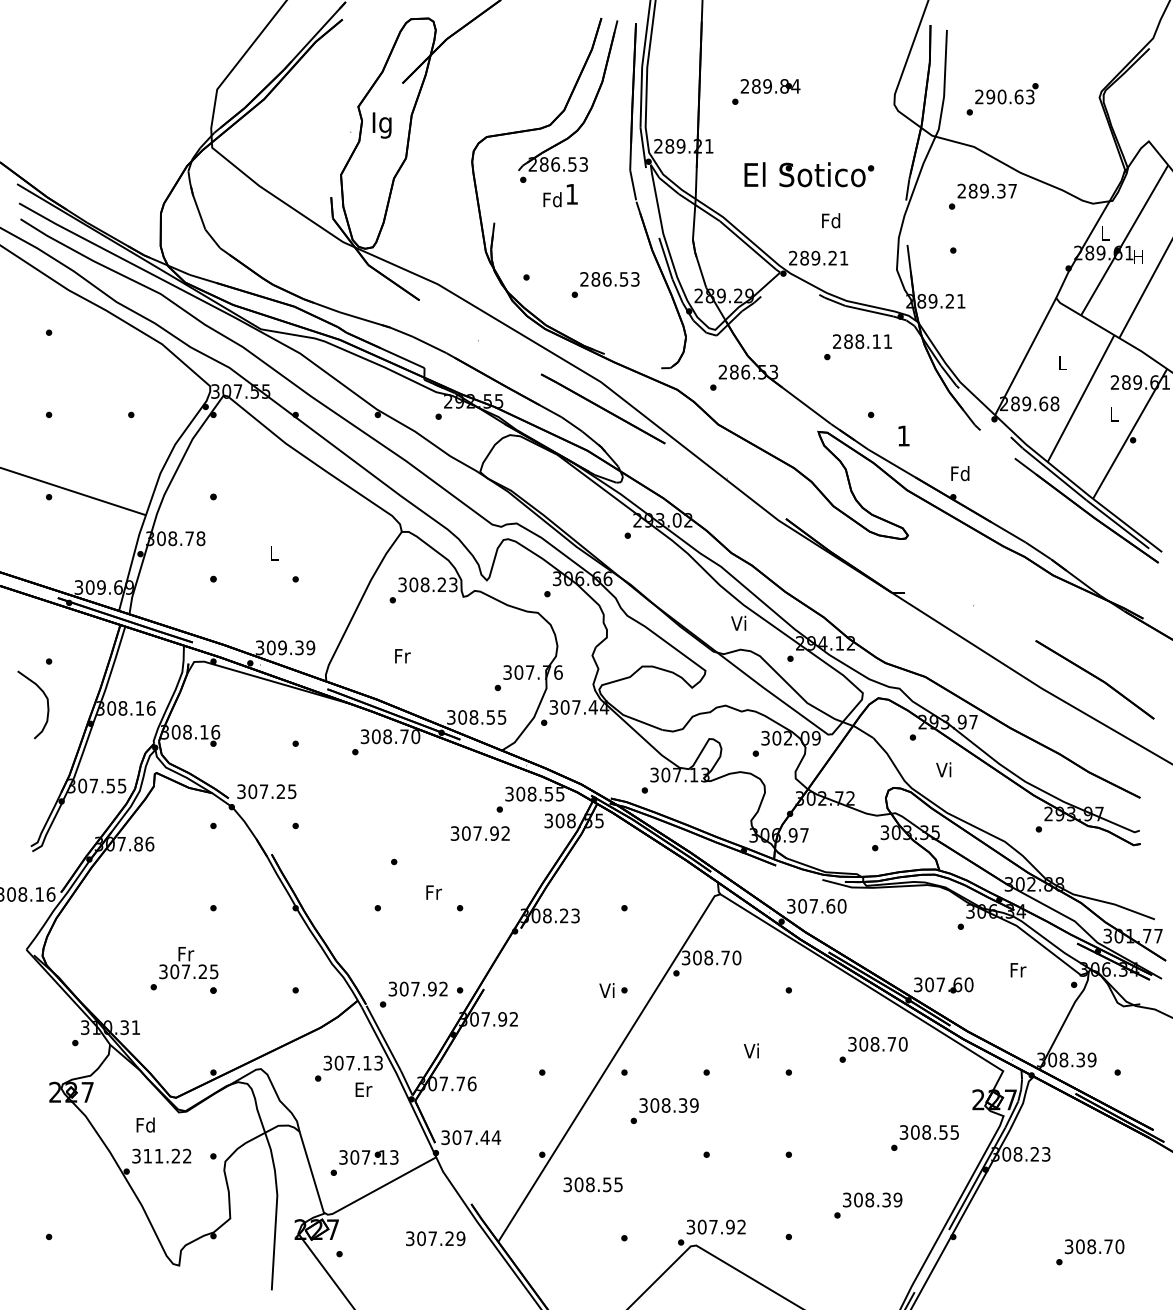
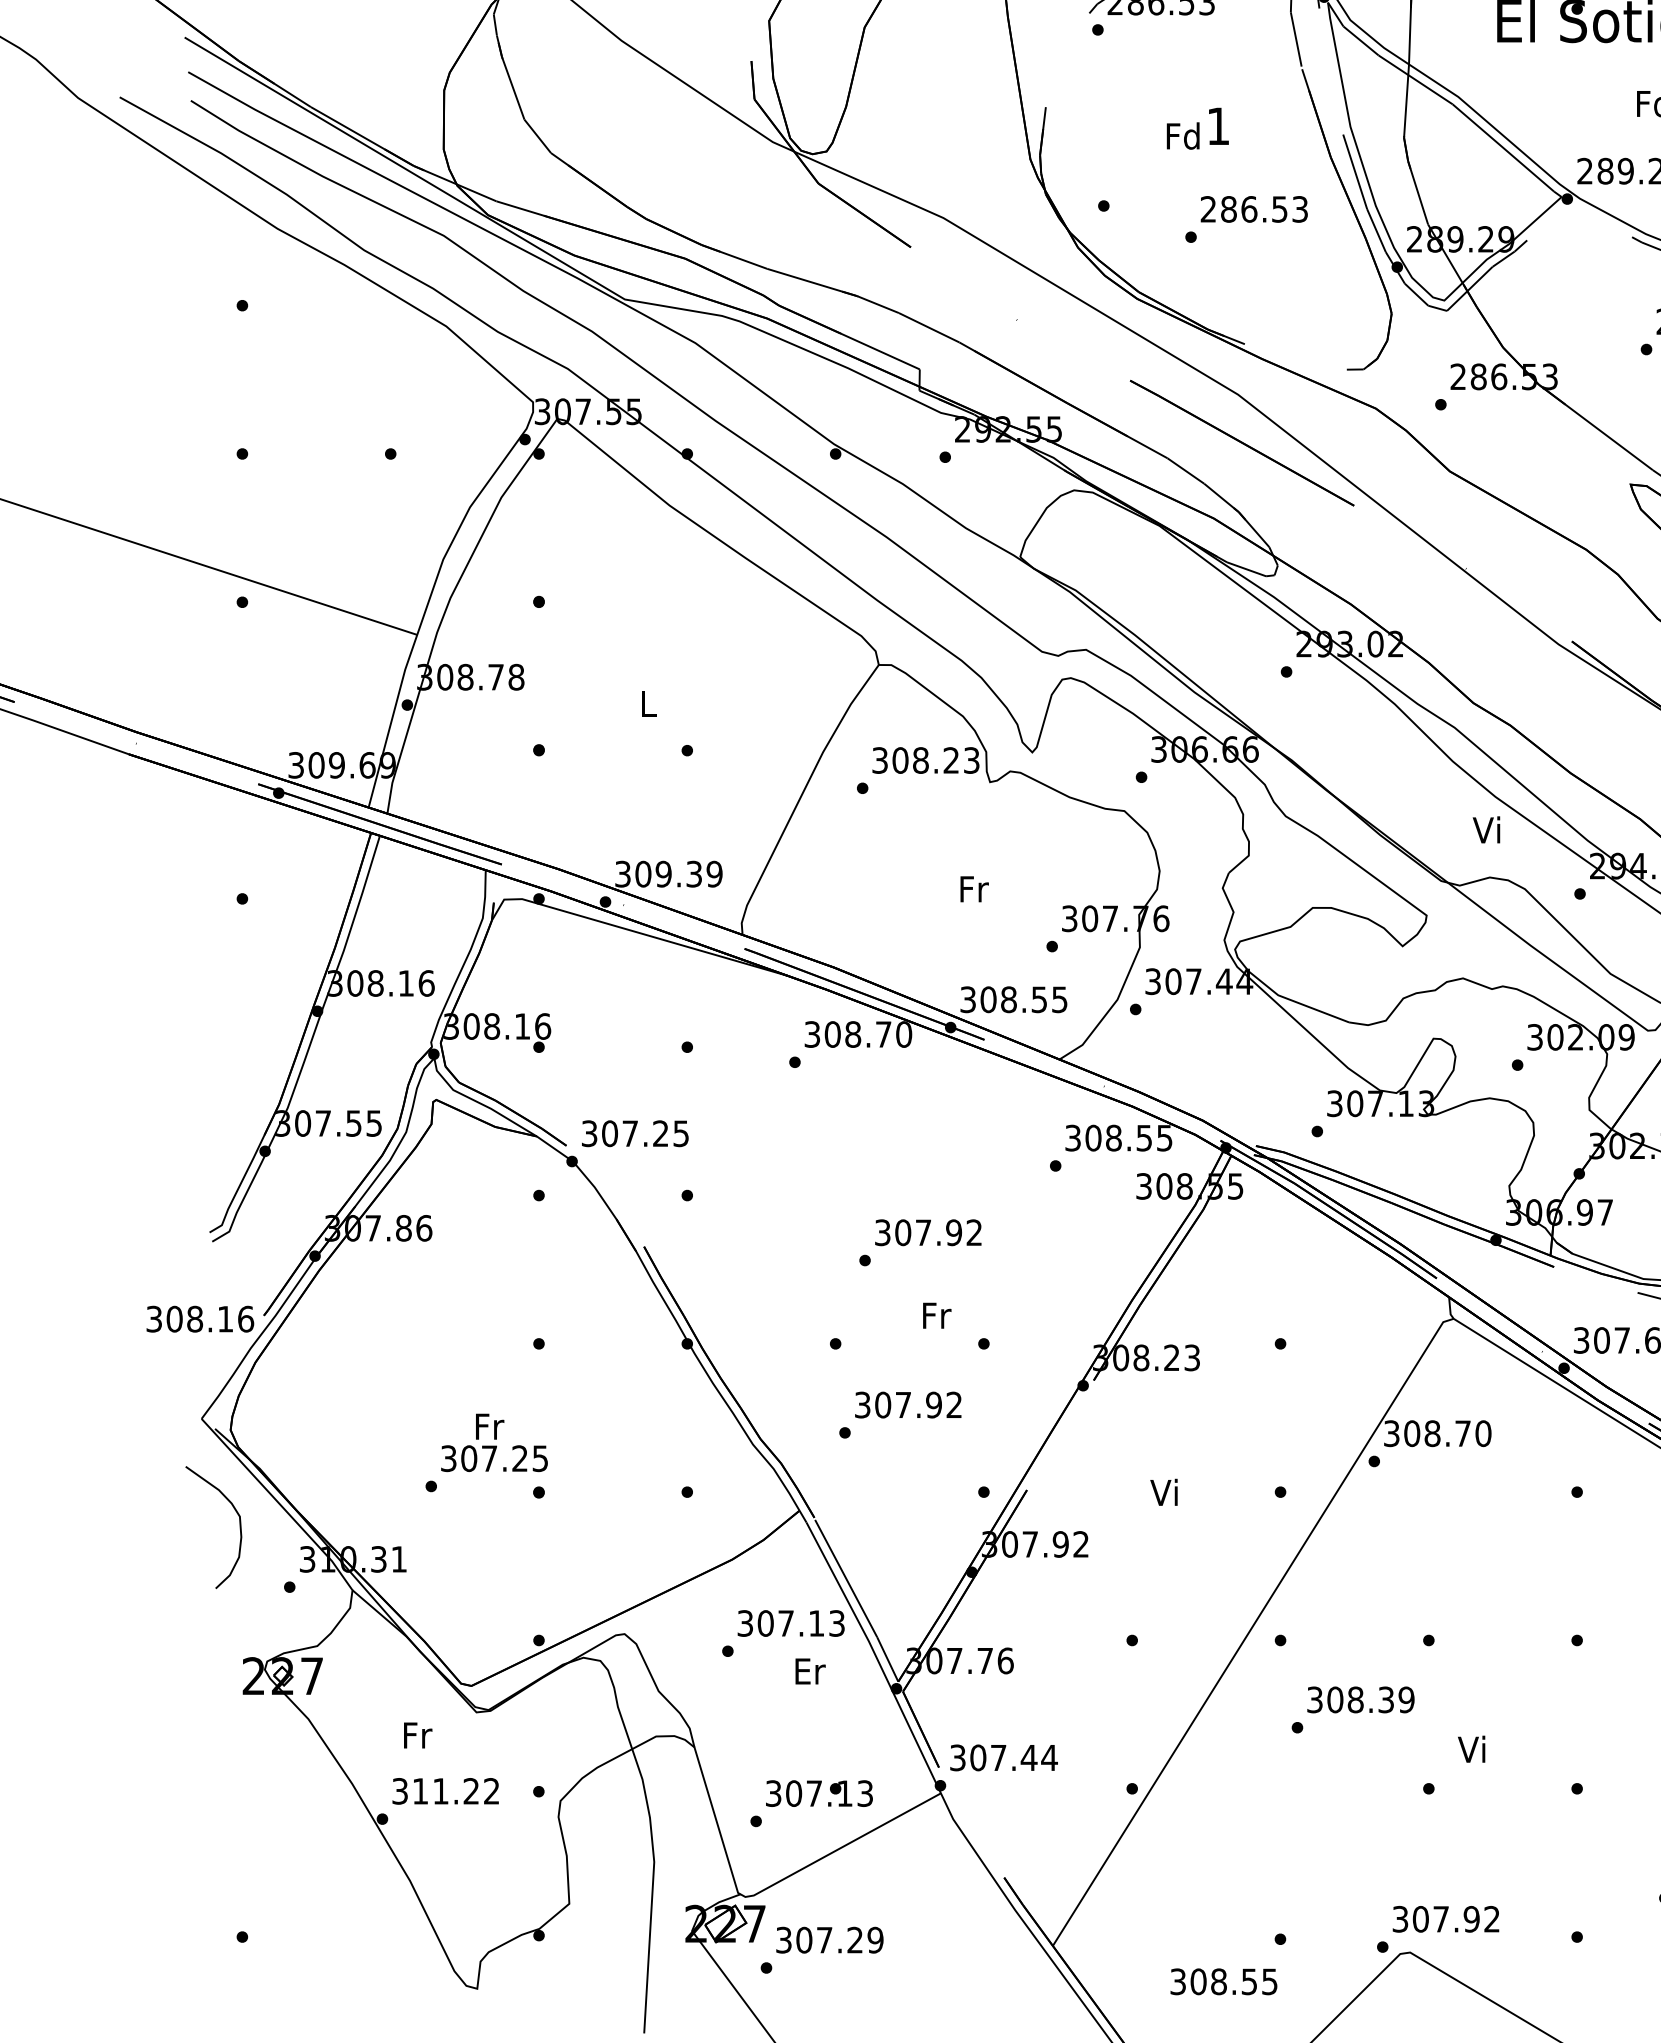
text: (560, 195) -> (1197, 128), moved
text: (402, 656) -> (973, 889), moved
curve: (46, 700) -> (237, 1519), moved
text: (479, 833) -> (926, 1232), moved
text: (606, 990) -> (1163, 1492), moved
text: (413, 994) -> (899, 1414), moved
text: (750, 1050) -> (1470, 1748), moved
text: (145, 1124) -> (416, 1734), Fd -> Fr
text: (592, 1184) -> (1222, 1981), moved
text: (435, 1238) -> (829, 1939), moved

